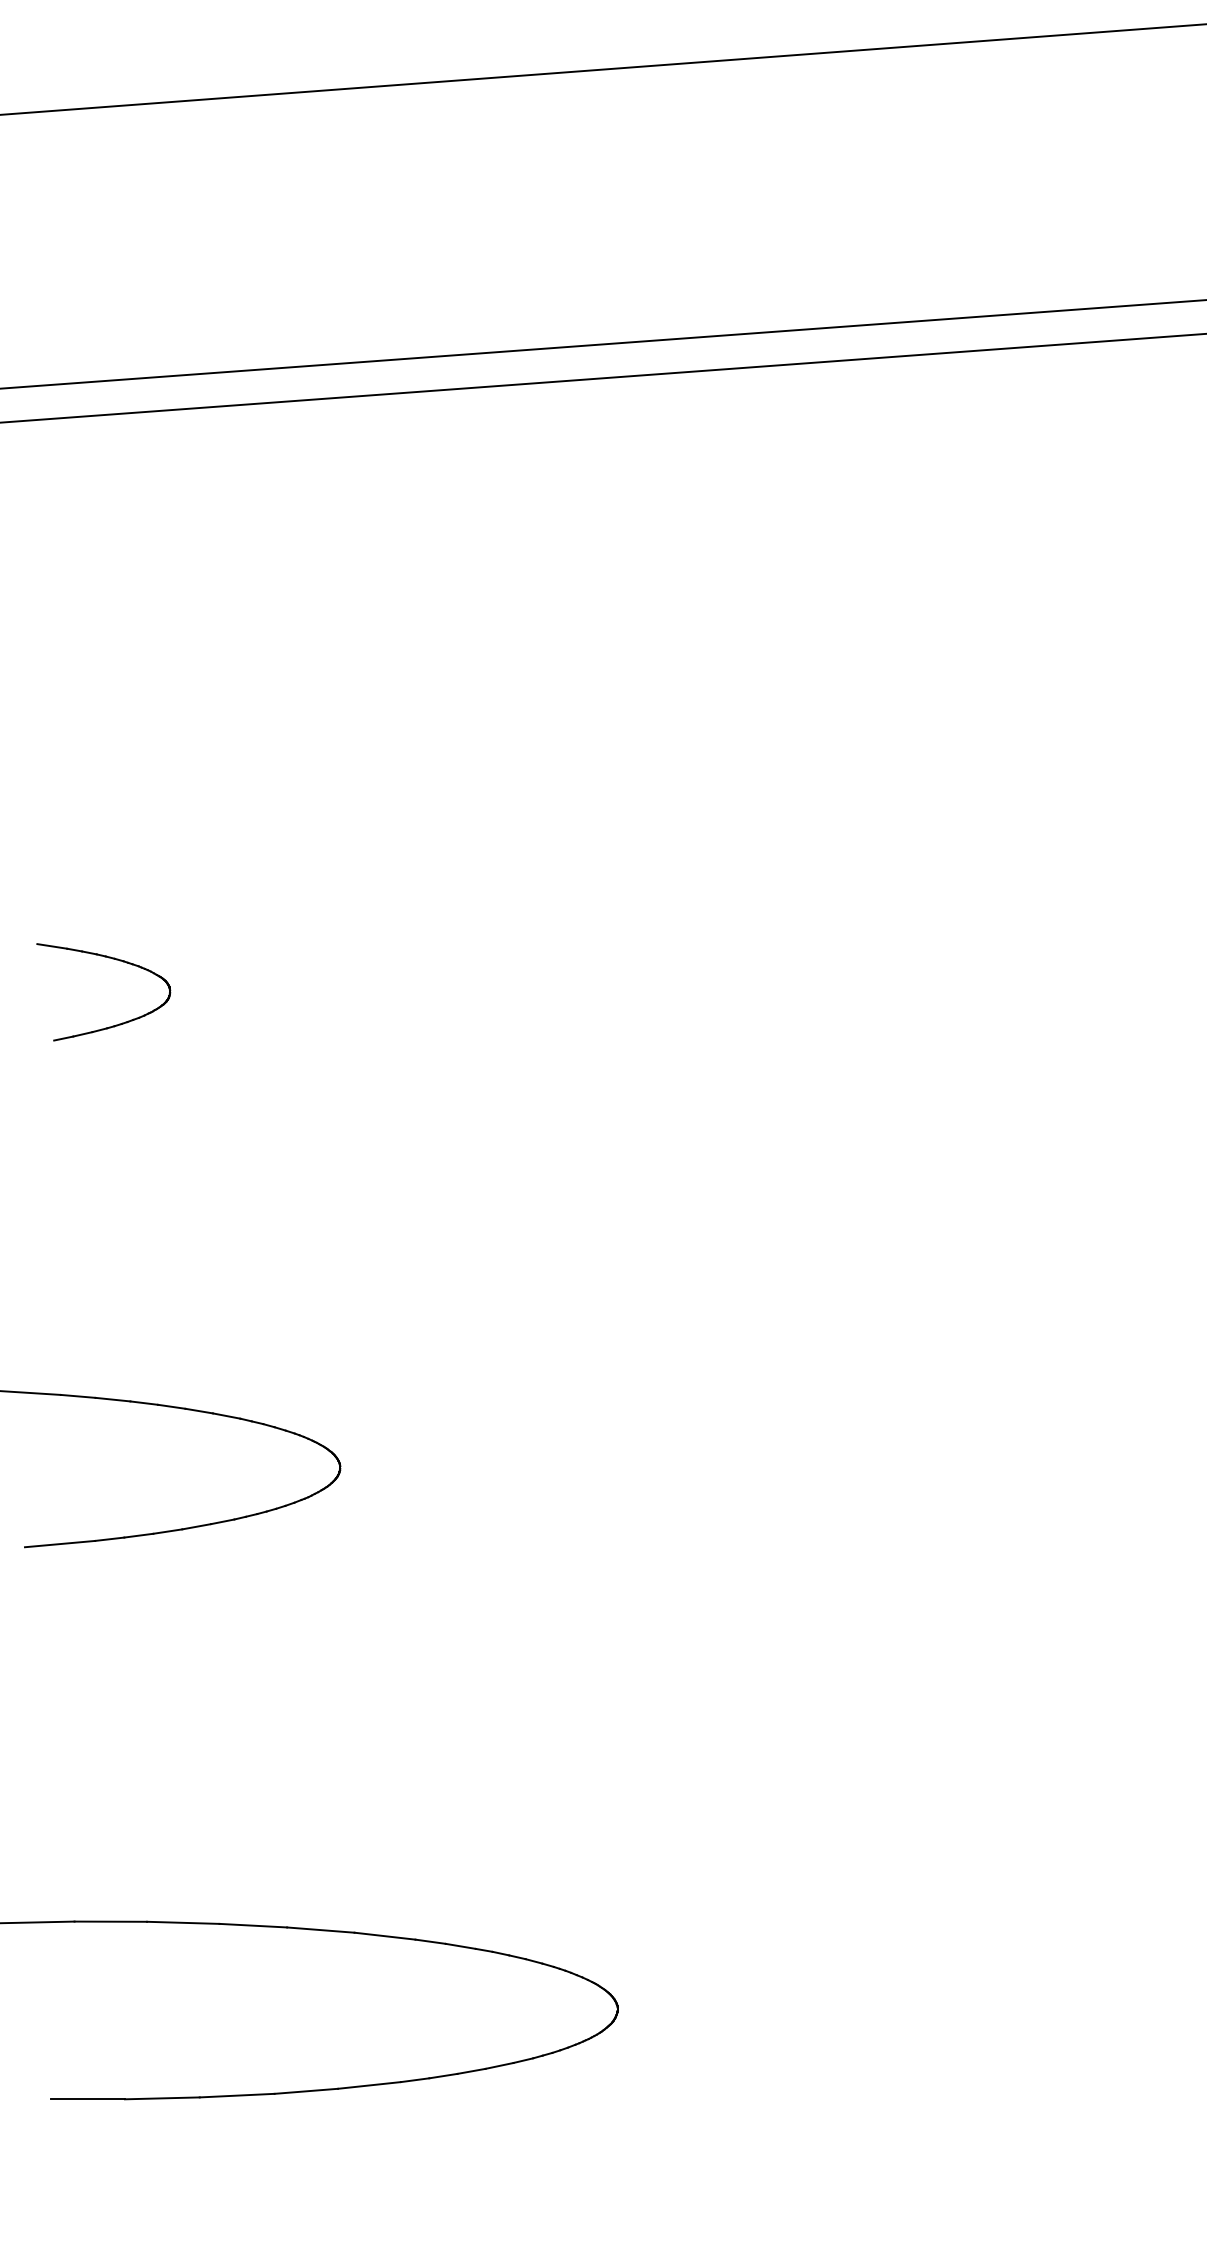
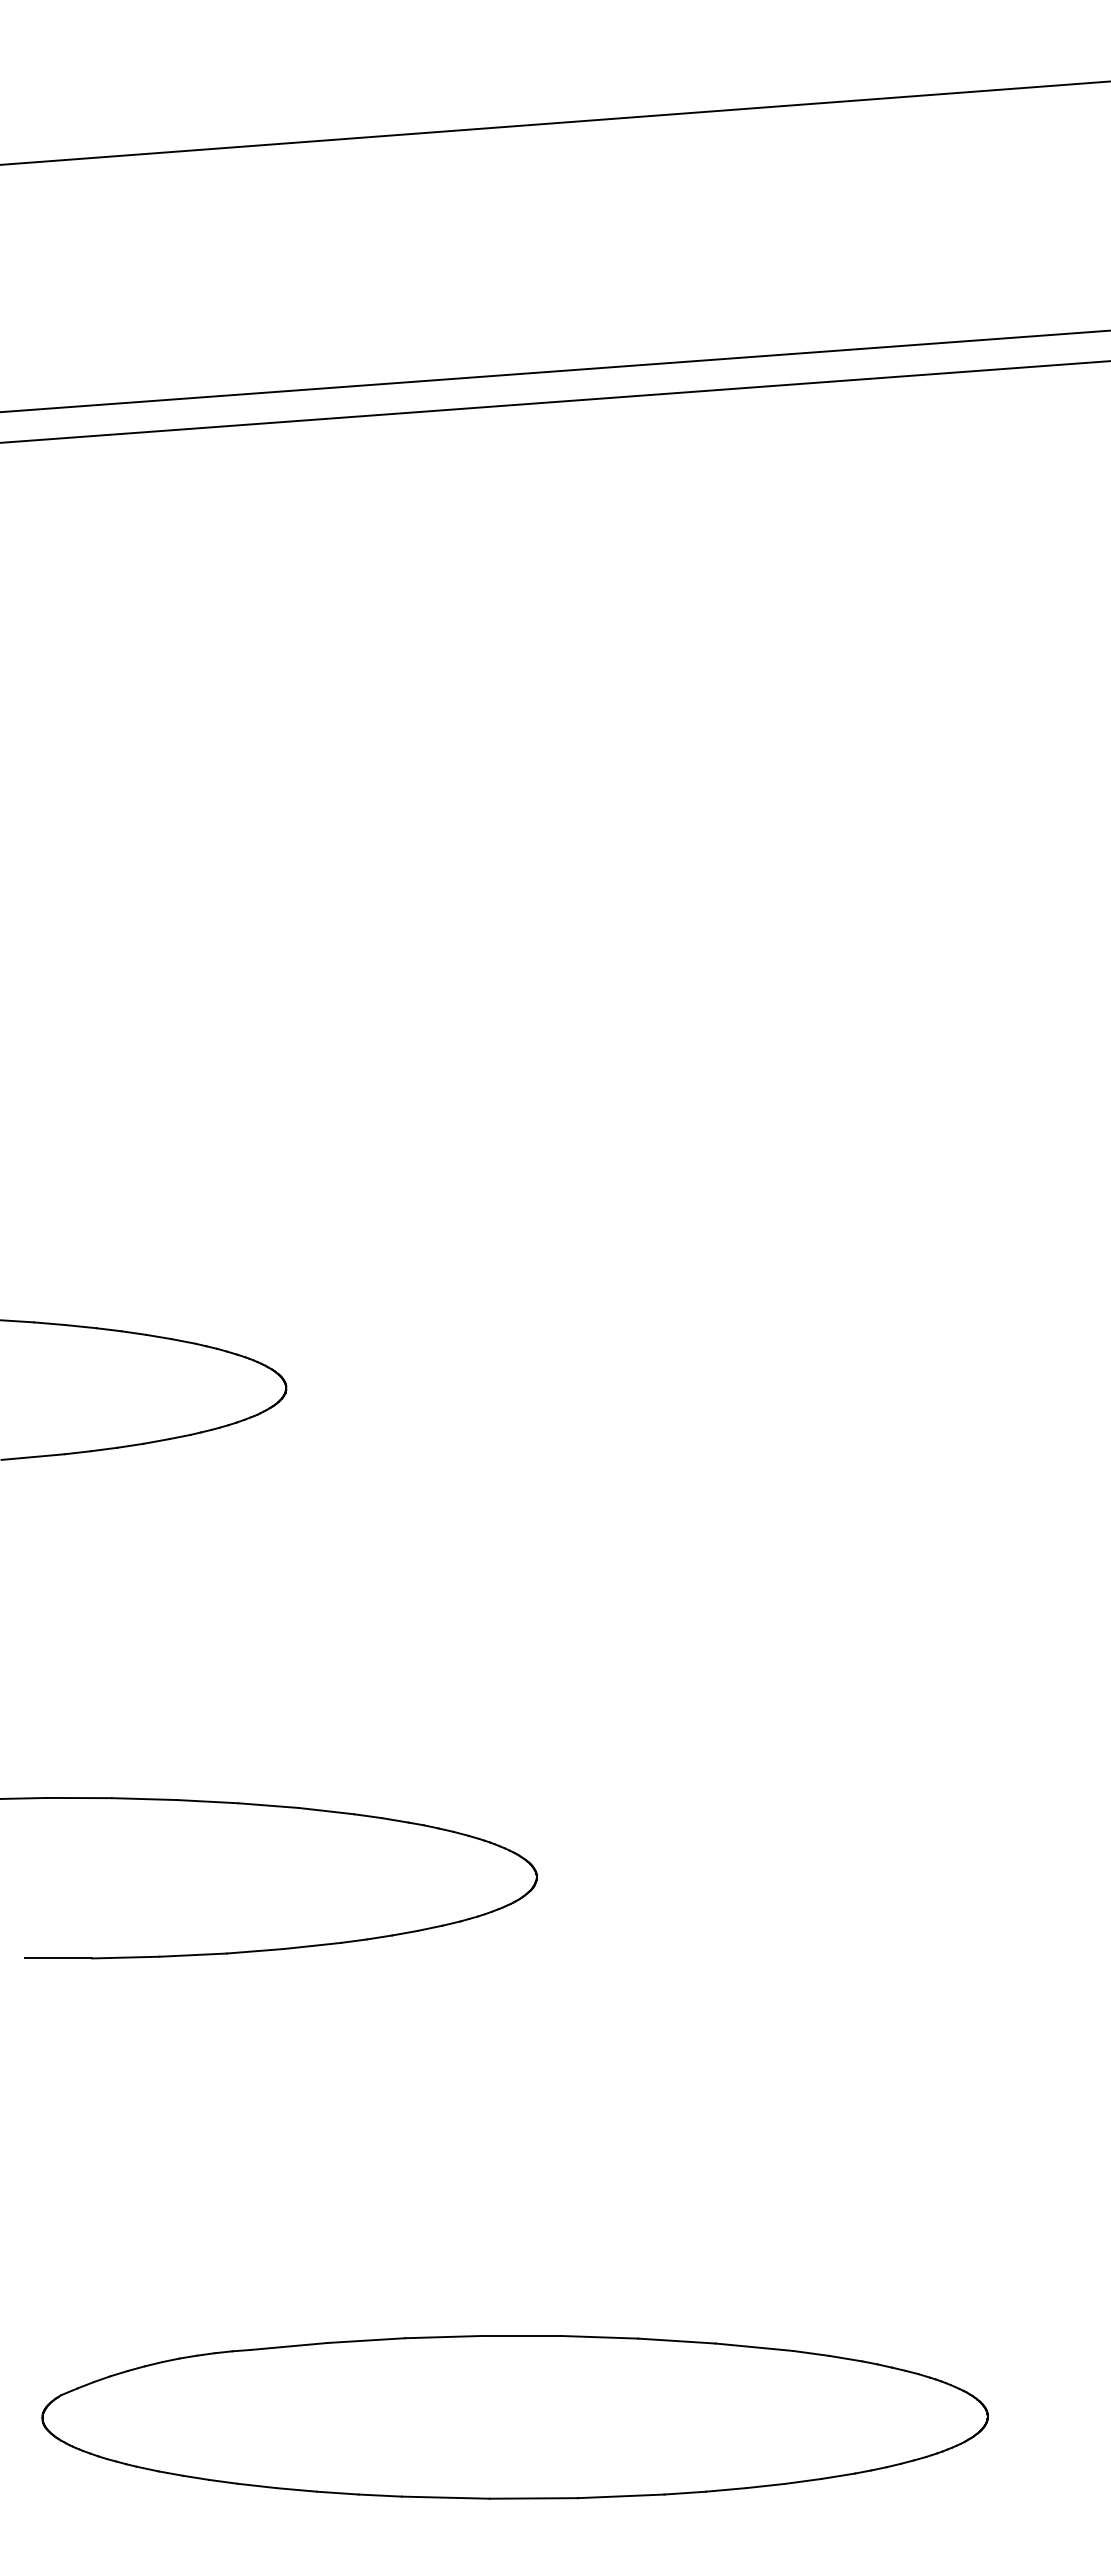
part: (113, 959) -> (81, 929), removed

